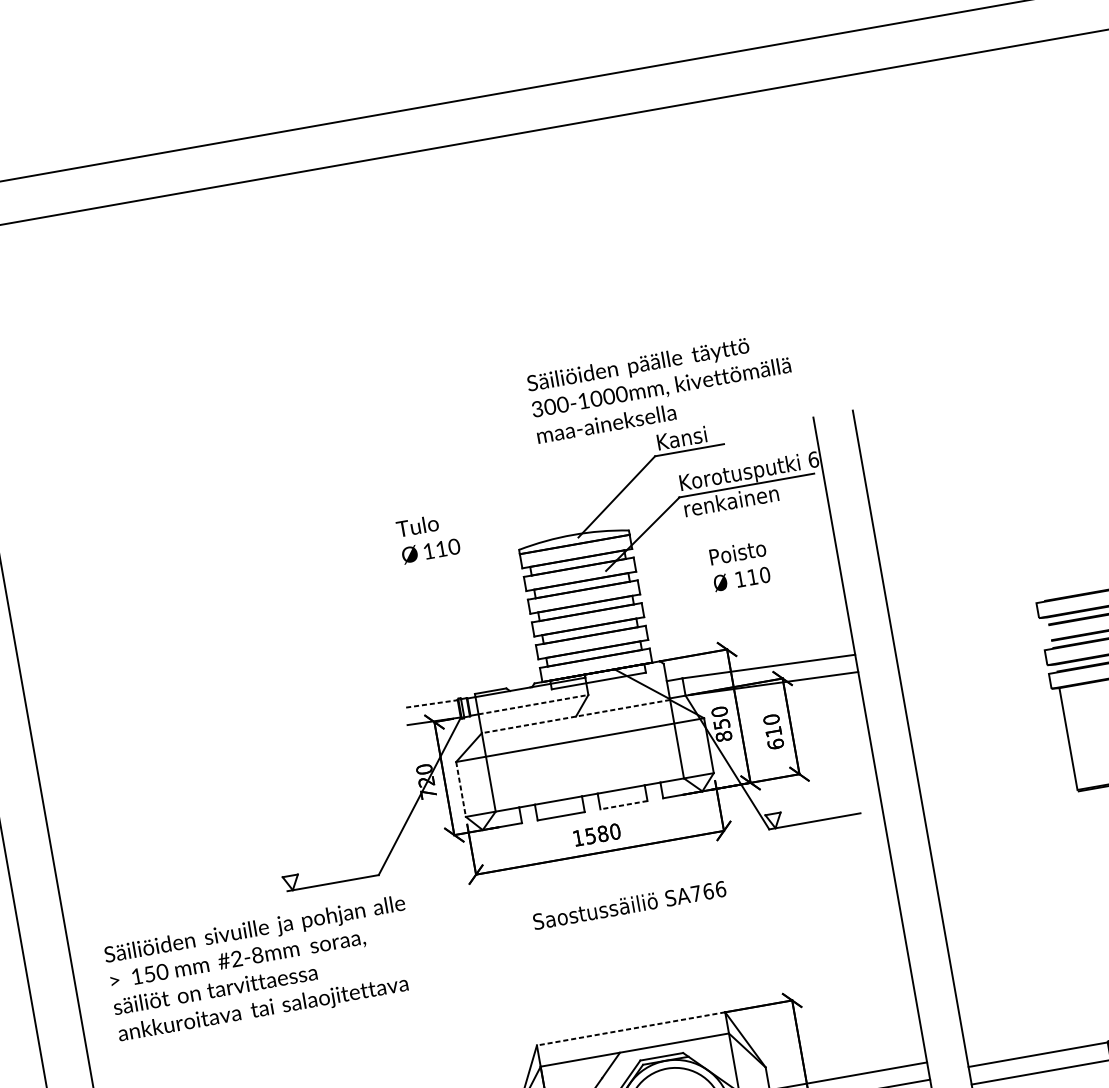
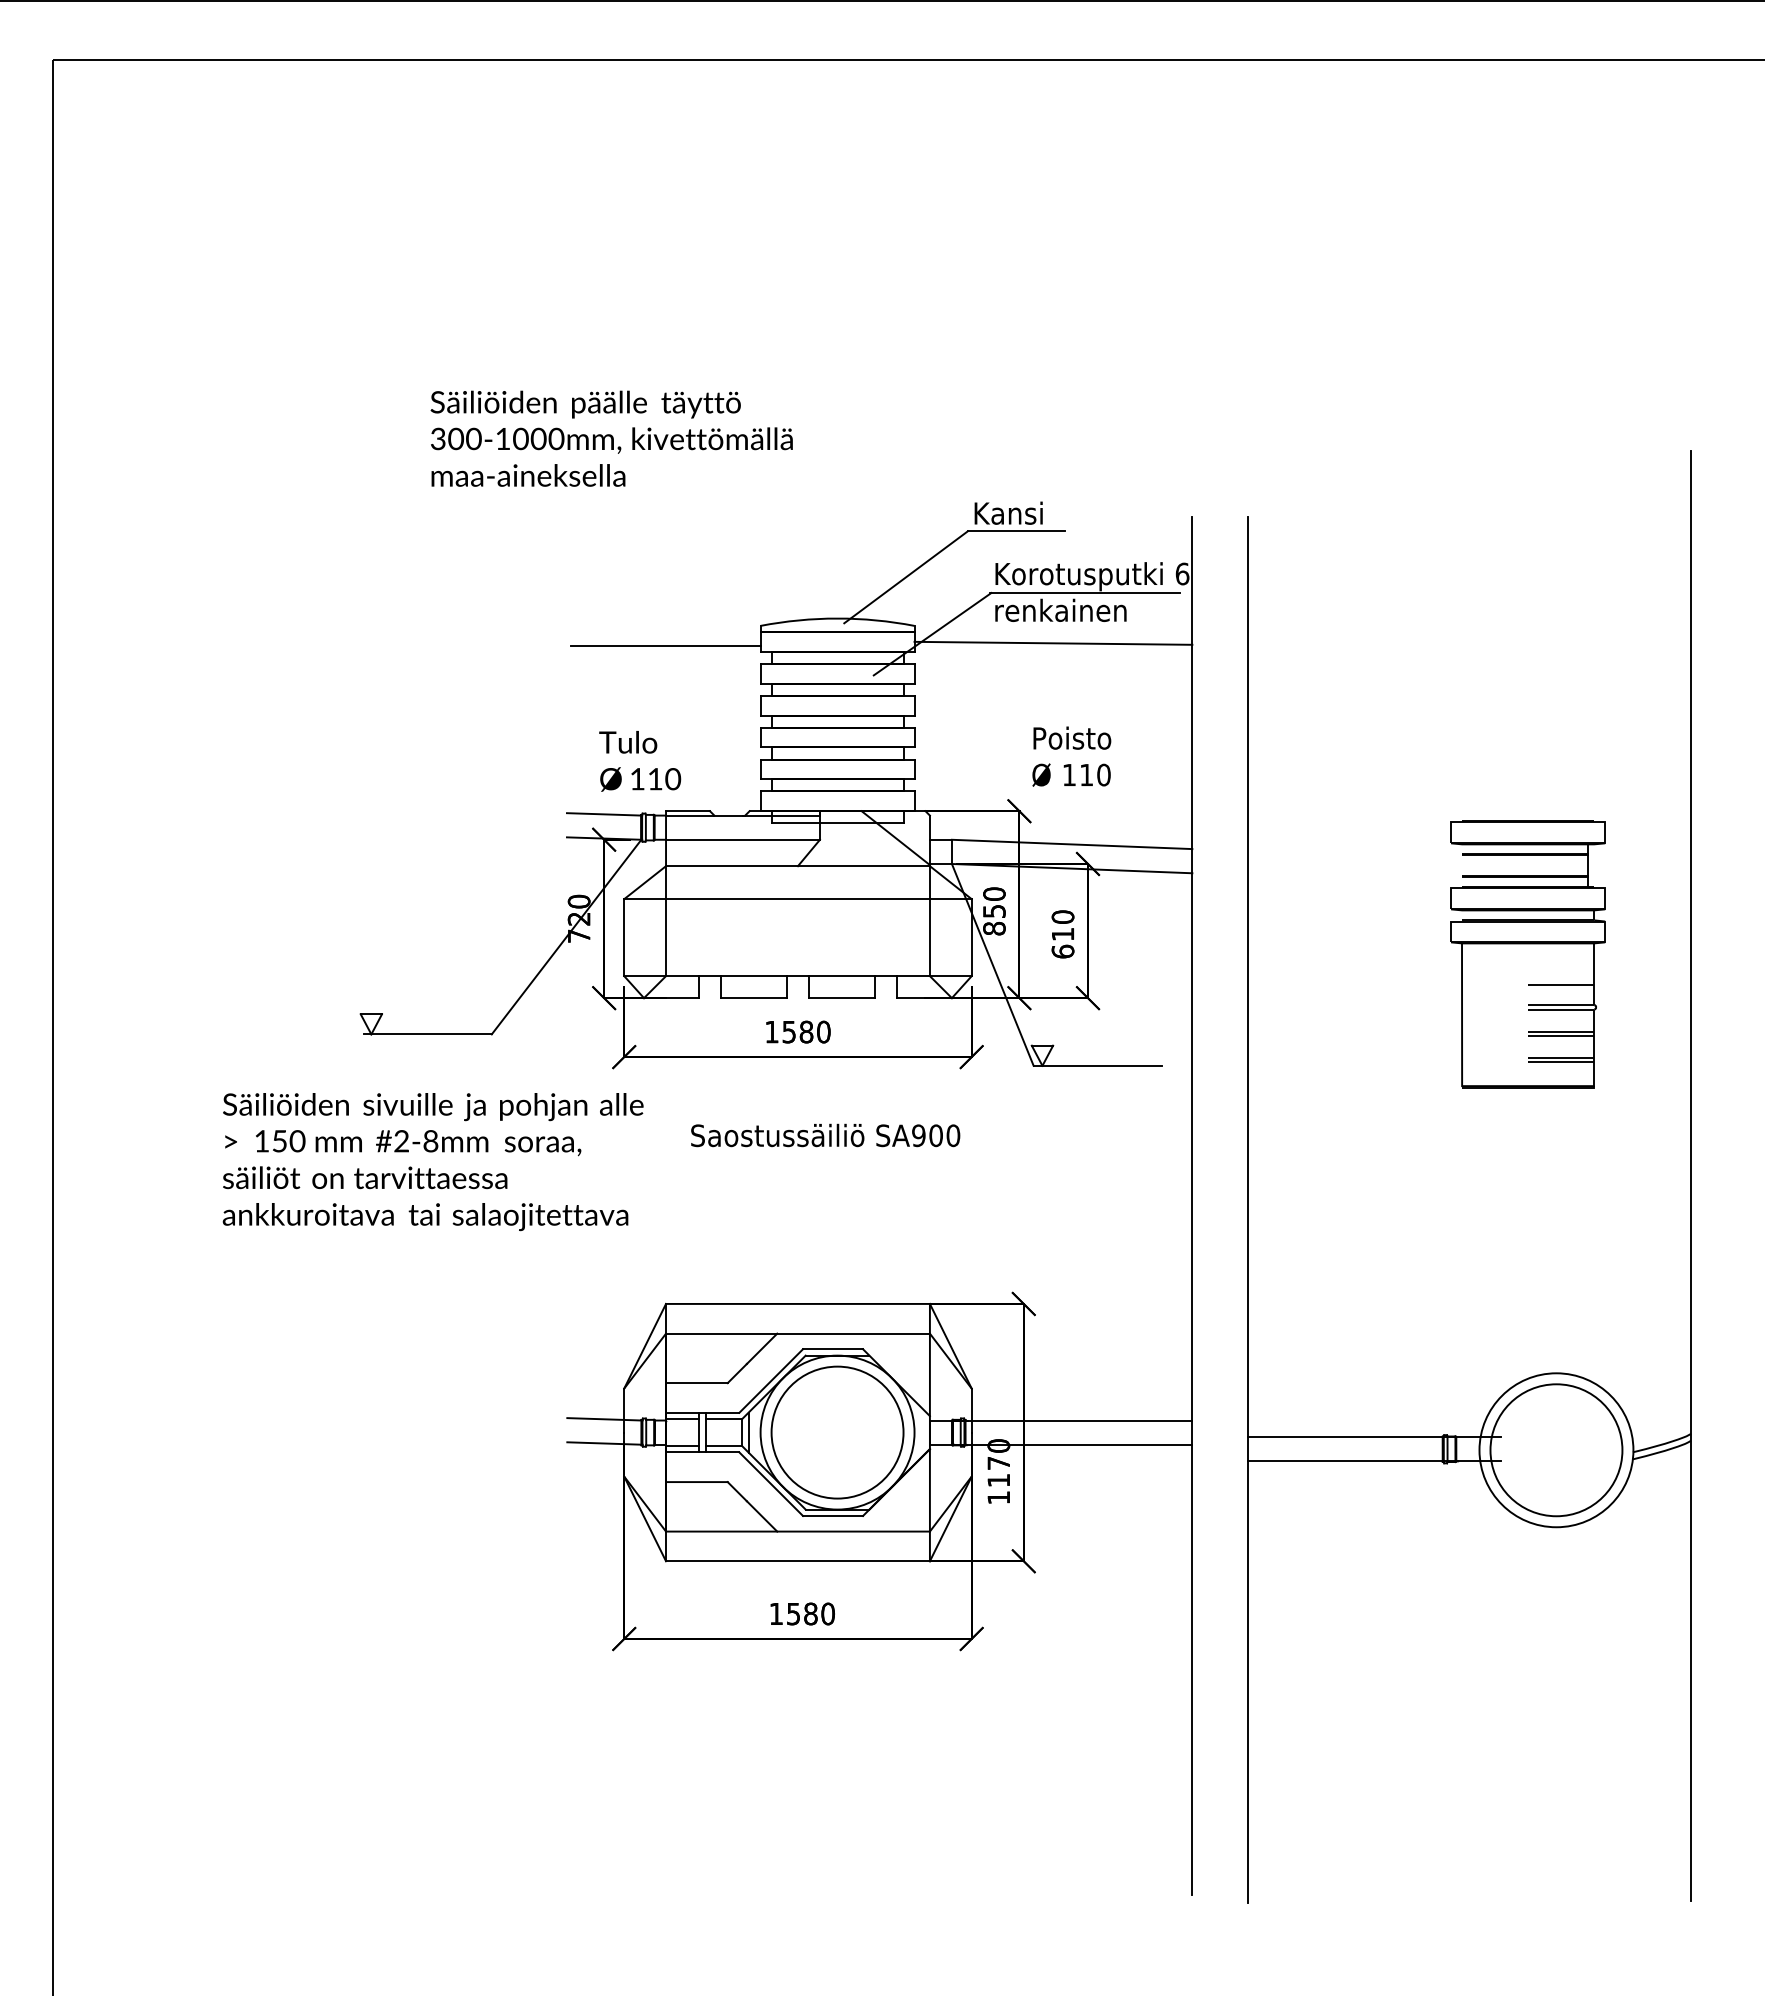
text: (660, 387) -> (611, 438), moved
line: (730, 524) -> (1053, 642), added
text: (428, 538) -> (640, 761), moved
text: (739, 565) -> (1071, 756), moved
line: (453, 575) -> (665, 645), added
line: (431, 704) -> (604, 814), dashed -> solid
line: (533, 704) -> (743, 839), dashed -> solid
line: (575, 716) -> (797, 866), dashed -> solid
line: (461, 790) -> (624, 938), dashed -> solid
line: (623, 805) -> (841, 998), dashed -> solid
text: (708, 891) -> (936, 1135), SA766 -> SA900
text: (261, 970) -> (432, 1162), moved
line: (630, 1028) -> (797, 1303), dashed -> solid

